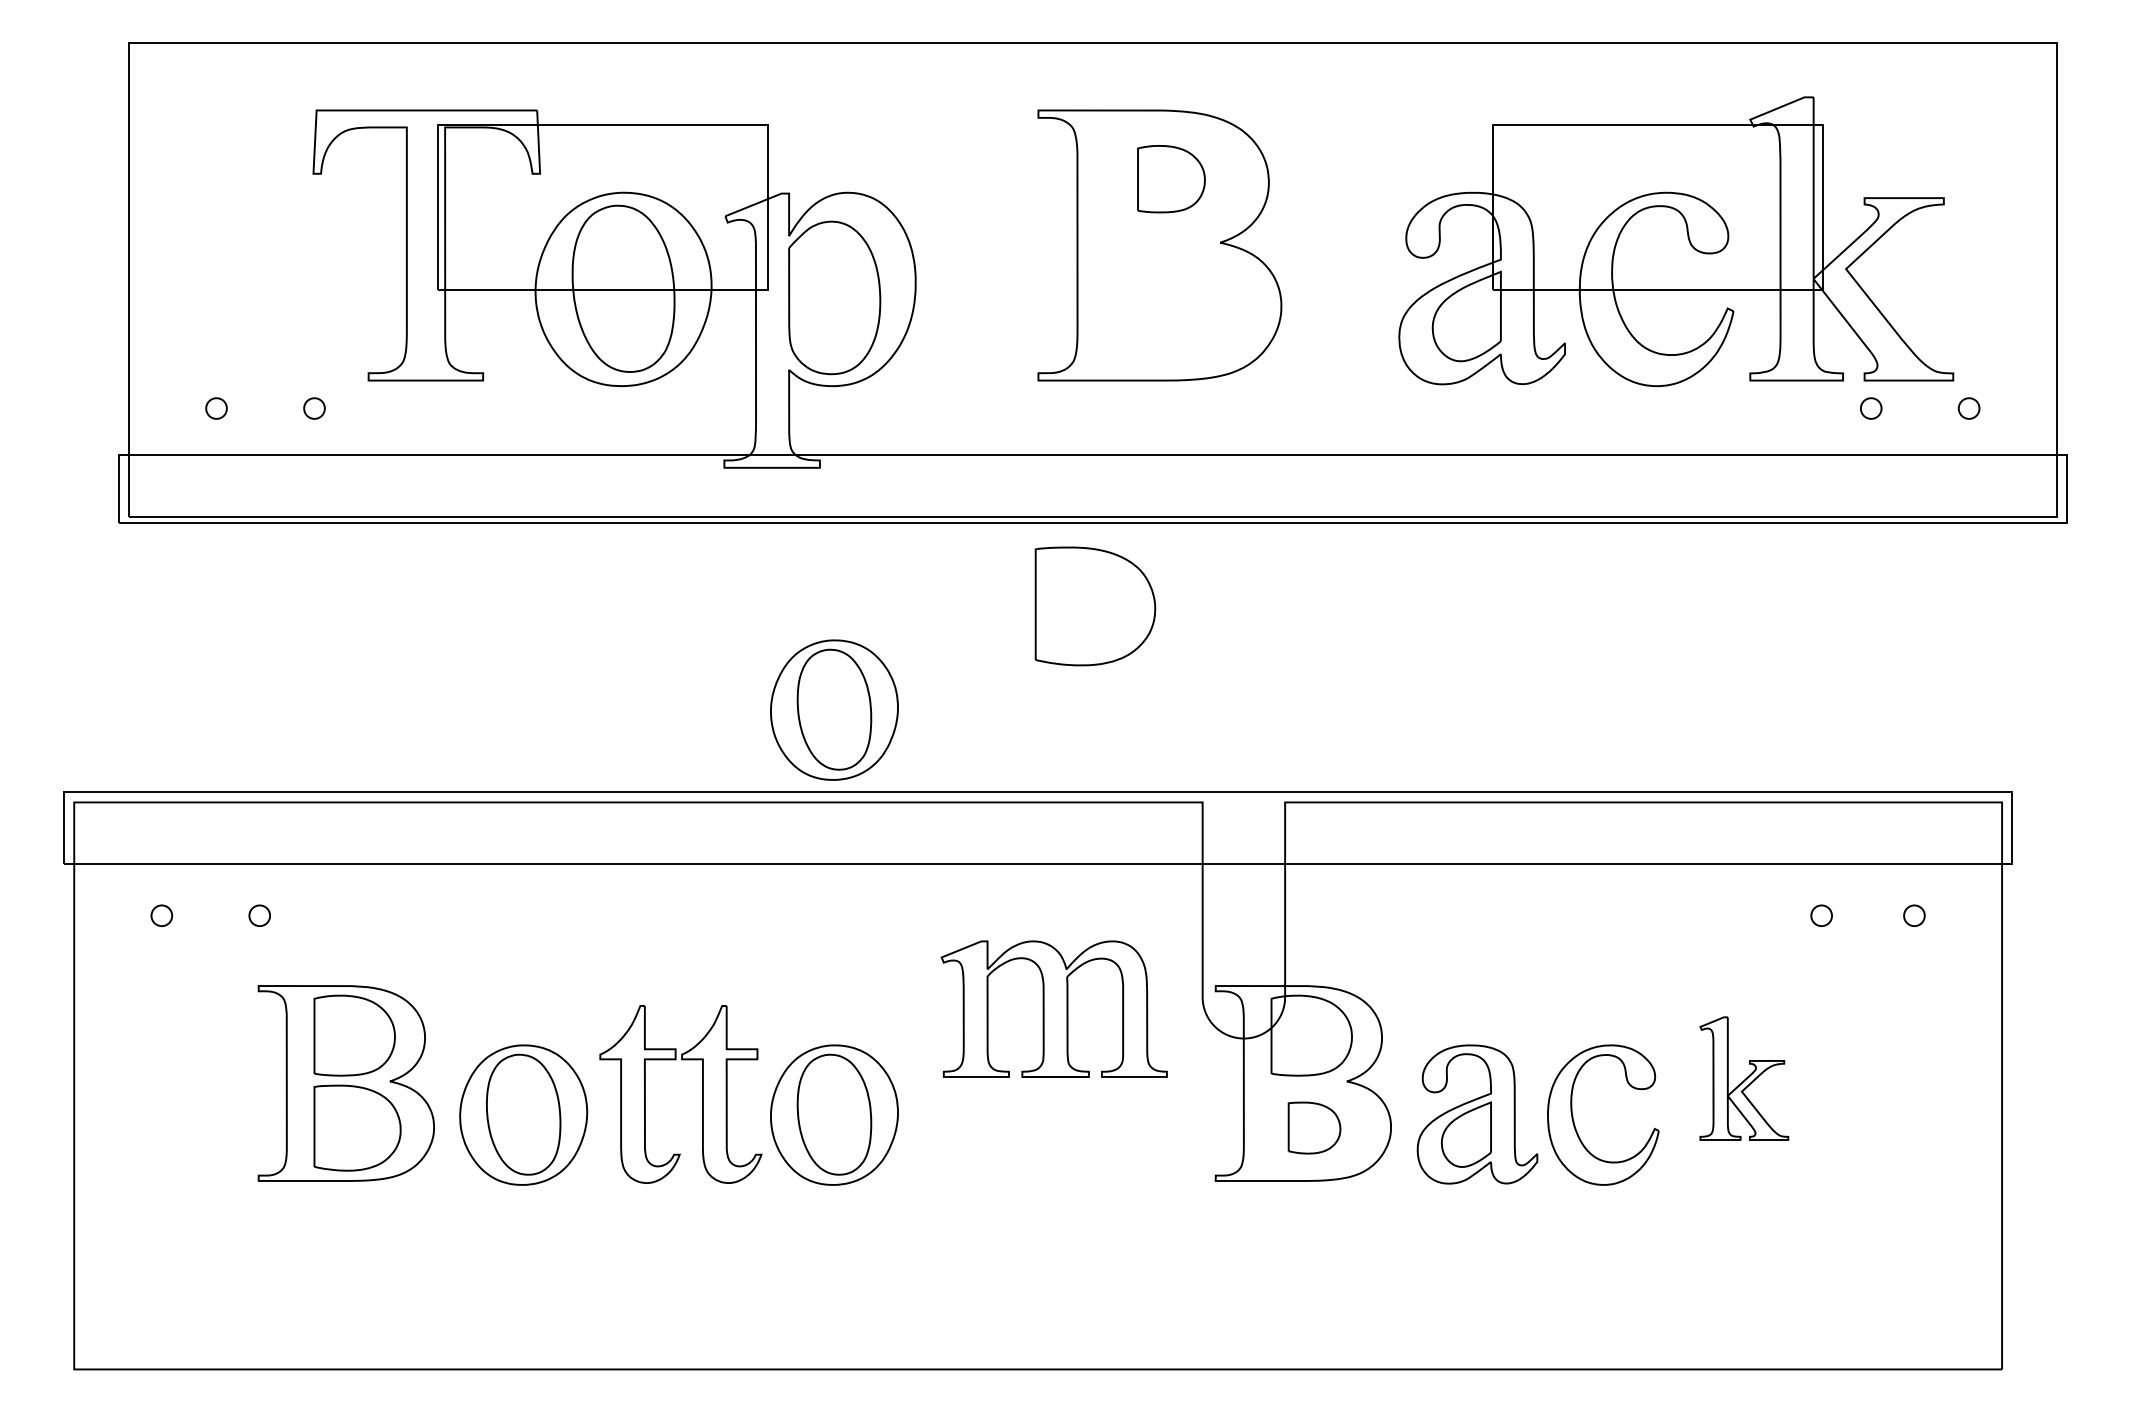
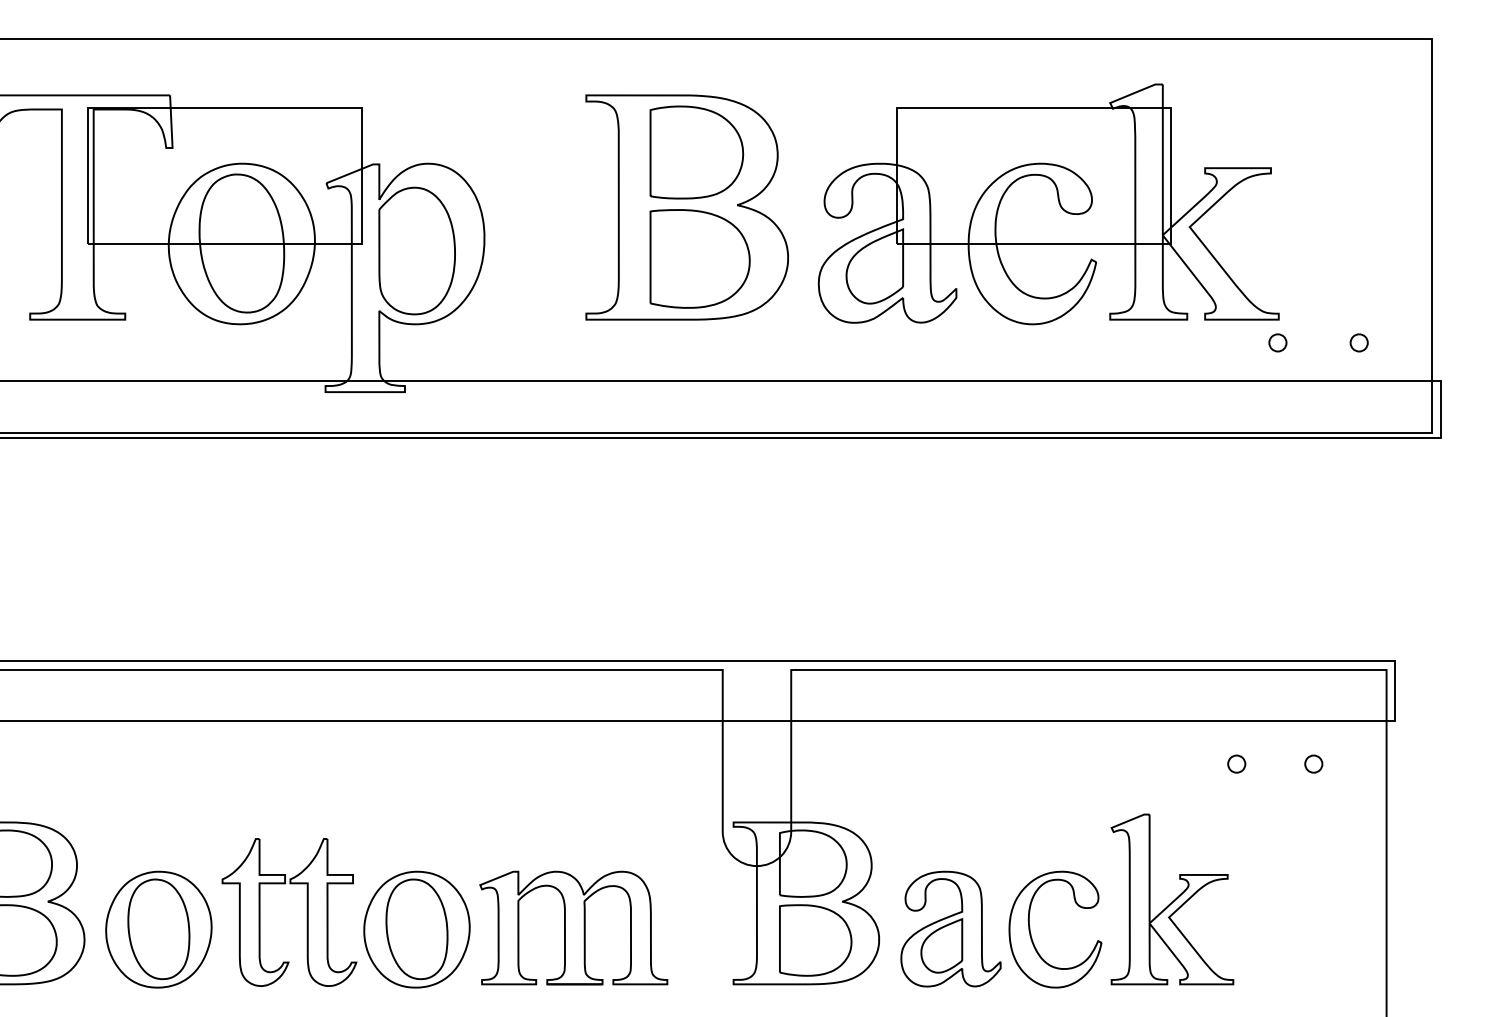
part: (1171, 178) -> (696, 151), size x1.67
part: (1676, 241) -> (1048, 204), moved
part: (1095, 606) -> (700, 259), moved
part: (834, 709) -> (417, 592), removed
part: (1053, 1008) -> (573, 927), moved
part: (1744, 1078) -> (1172, 899), size x1.67
part: (1314, 1127) -> (815, 939), size x1.67

